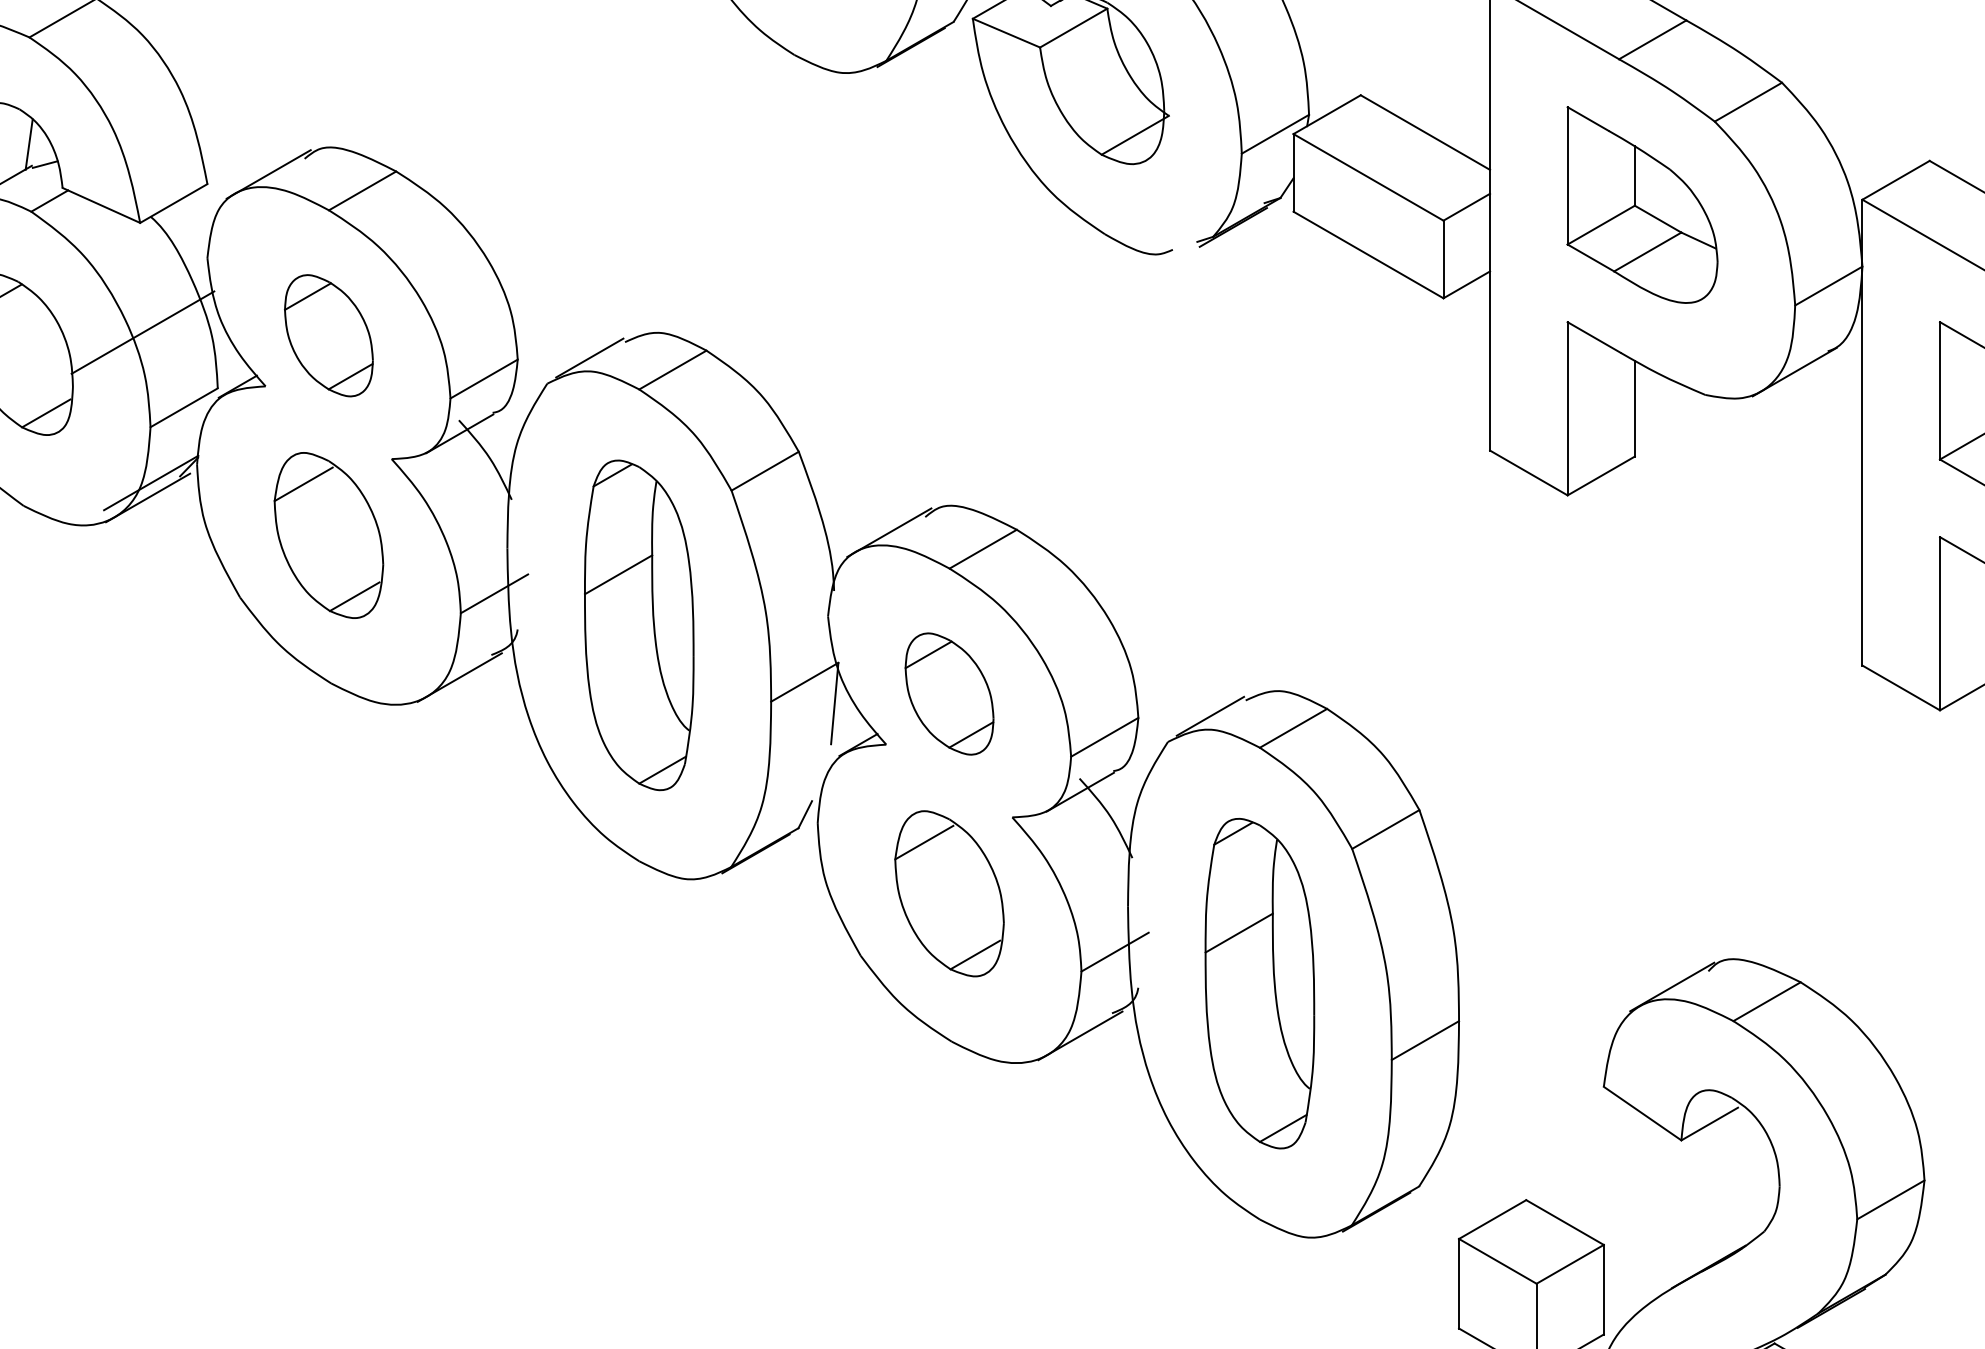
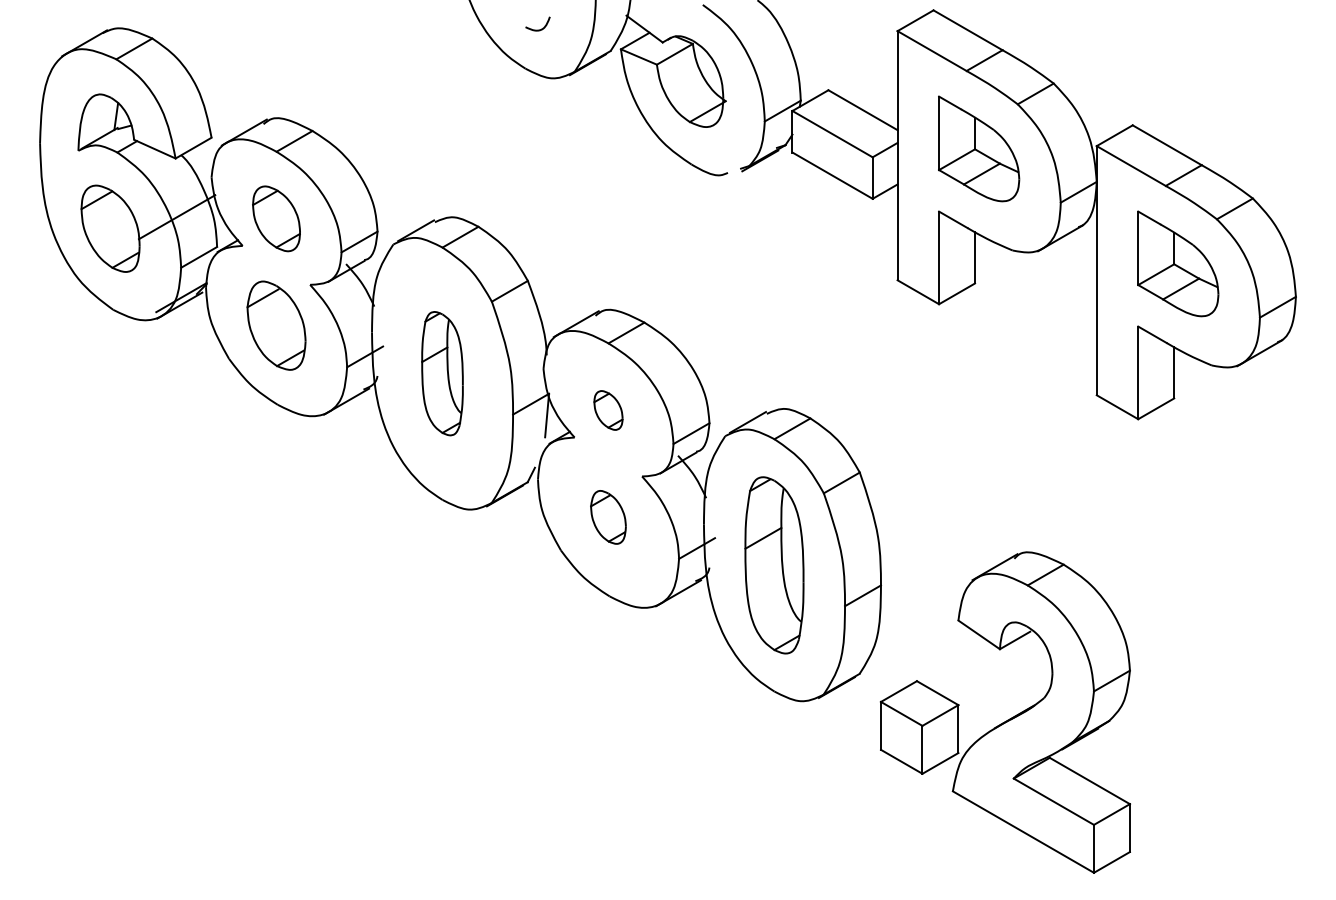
part: (639, 624) -> (442, 373), size x0.7
part: (949, 694) -> (608, 410), size x0.6
part: (949, 894) -> (608, 517), size x0.6

